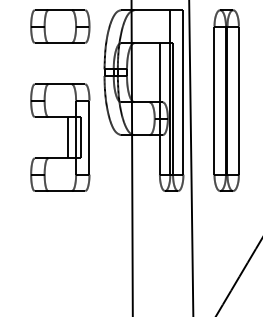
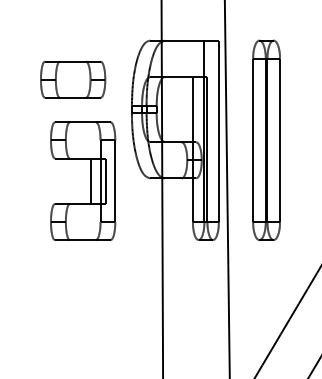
part: (60, 26) -> (73, 79), moved

